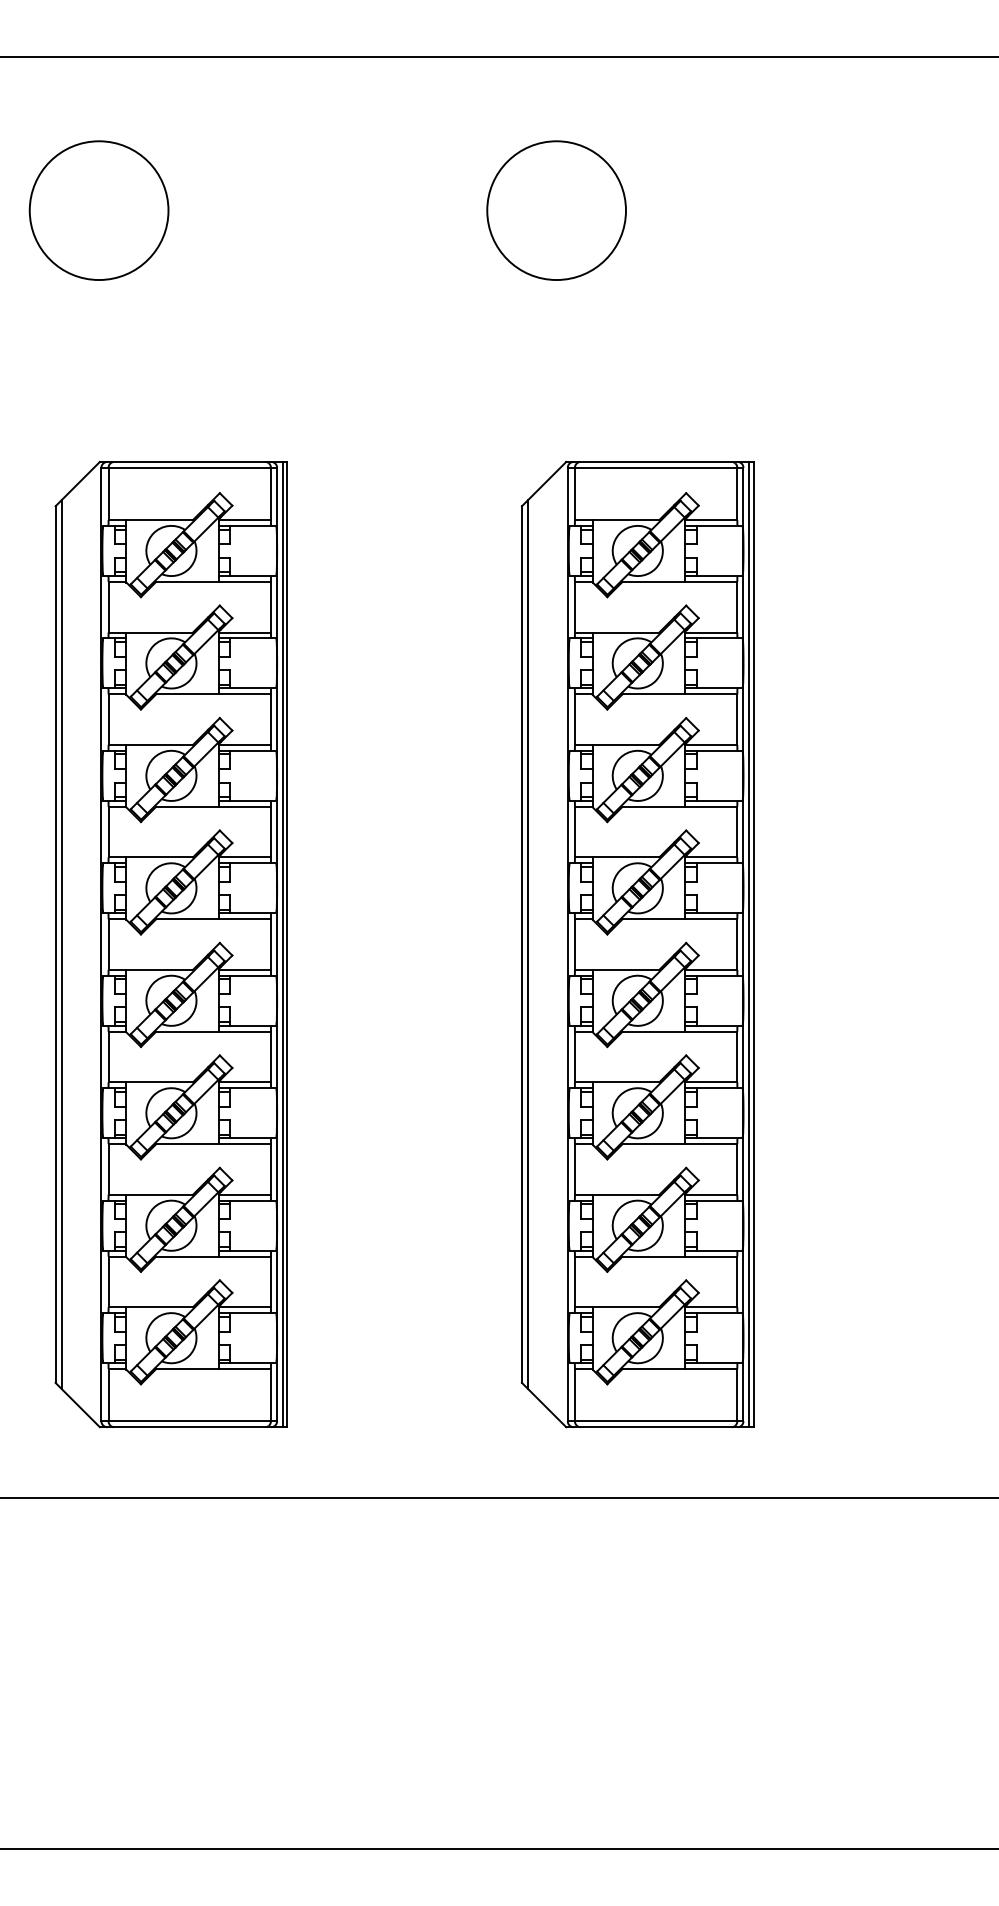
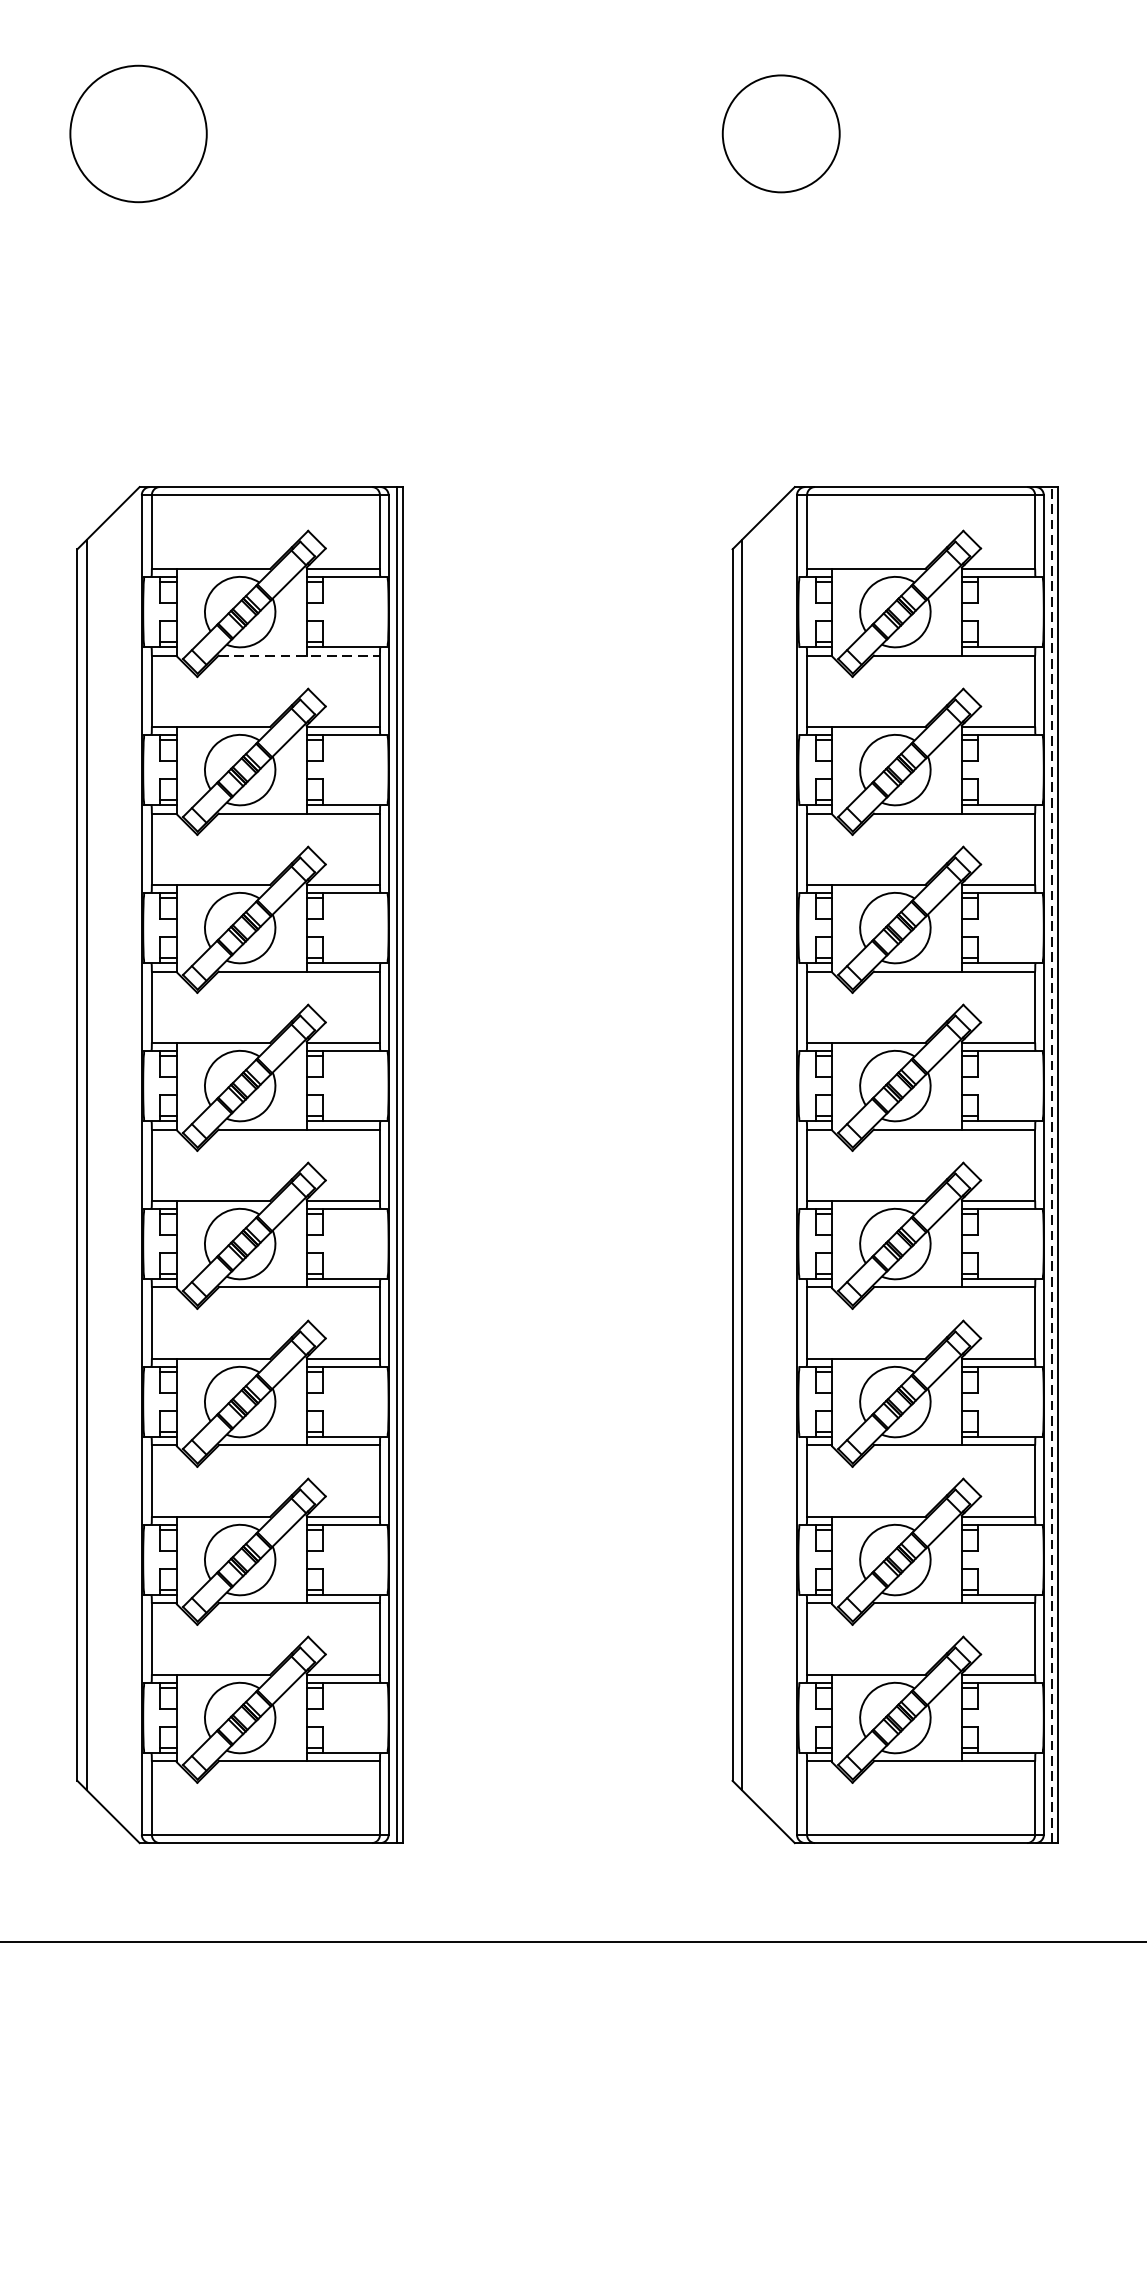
circle: (98, 210) -> (137, 133), size x0.7
circle: (556, 210) -> (781, 133), size x0.6
line: (214, 581) -> (300, 654), solid -> dashed
line: (749, 944) -> (1052, 1164), solid -> dashed

